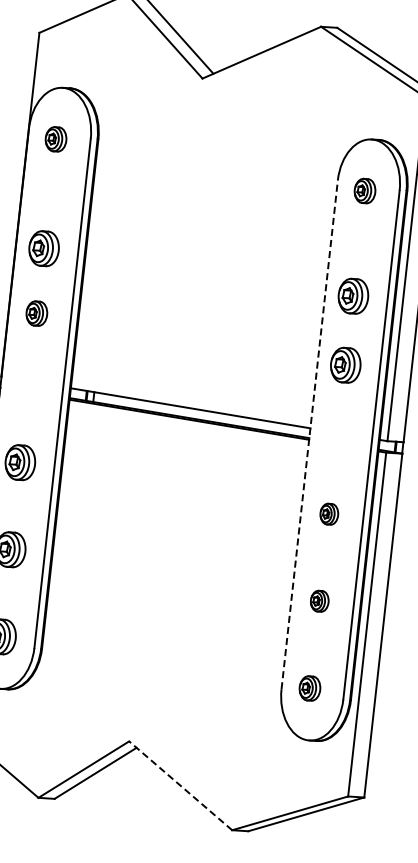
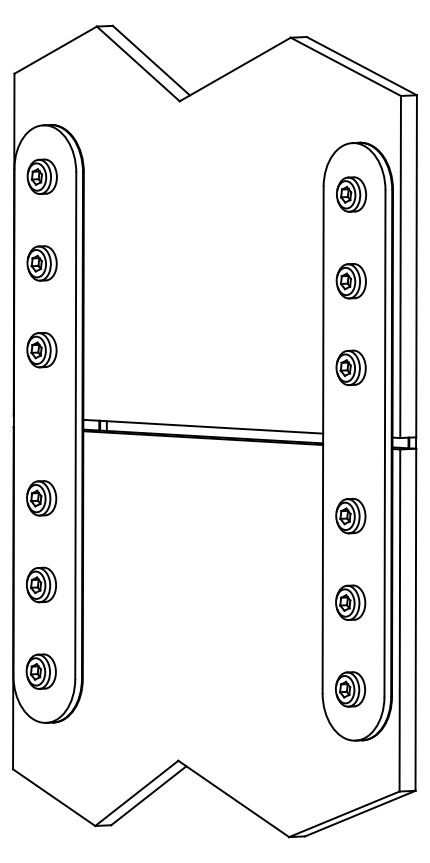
part: (55, 139) -> (41, 176), size x1.43
part: (365, 191) -> (351, 194), size x1.43
part: (43, 248) -> (41, 263), moved
part: (352, 296) -> (350, 281), moved
part: (36, 312) -> (41, 349), size x1.43
line: (310, 434) -> (323, 439), dashed -> solid
part: (328, 513) -> (350, 515), size x1.67
part: (319, 601) -> (350, 602), size x1.67
part: (309, 688) -> (350, 689), size x1.43
line: (180, 785) -> (233, 798), dashed -> solid

